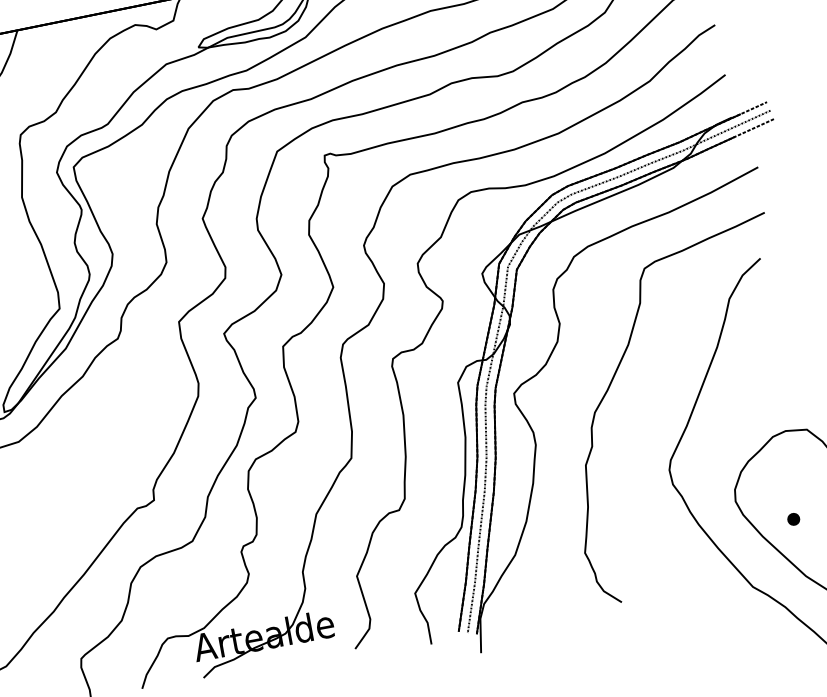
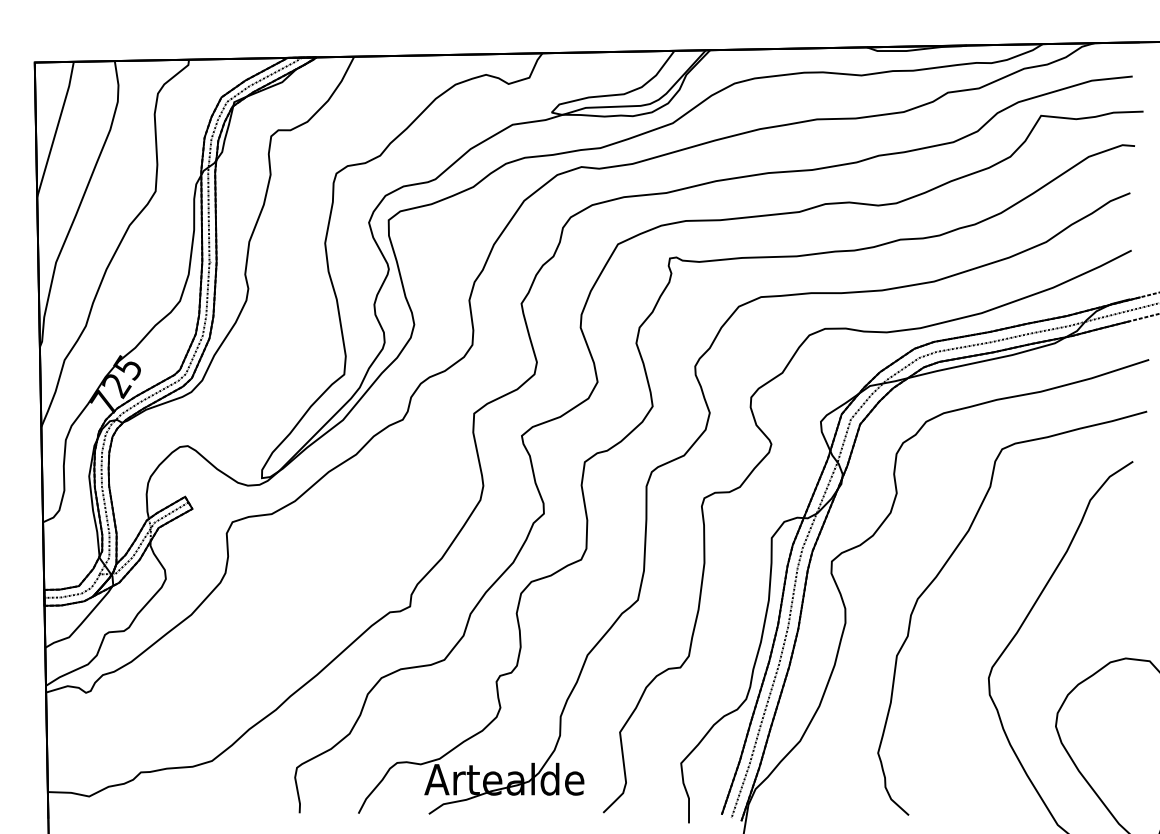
part: (793, 519) -> (1116, 758), removed

